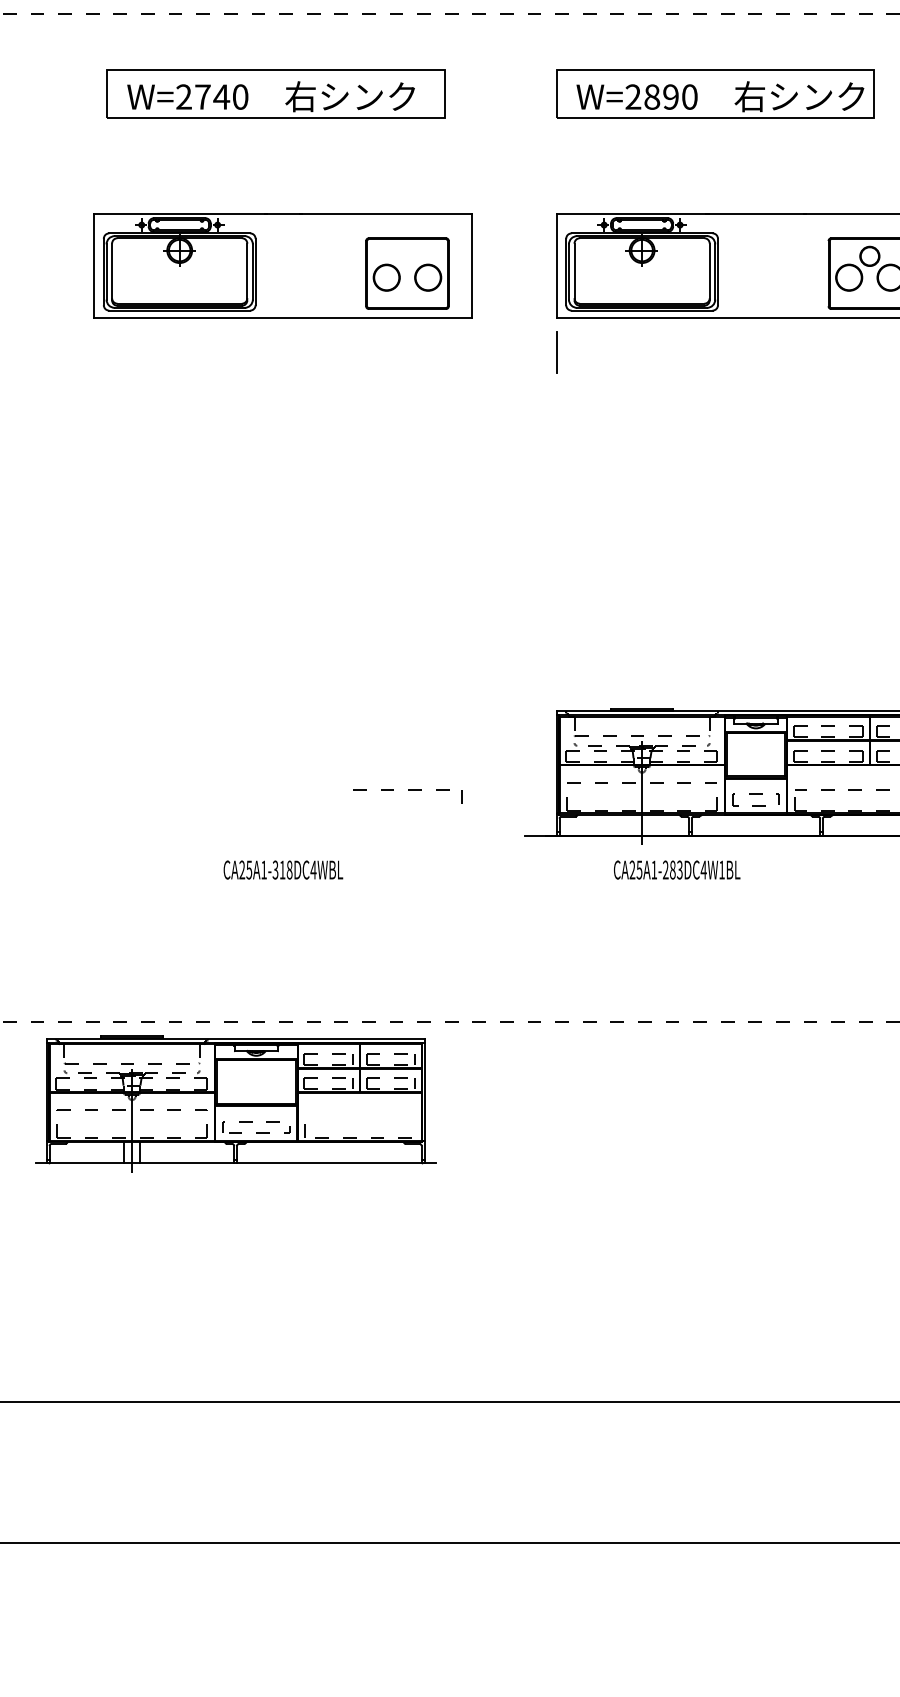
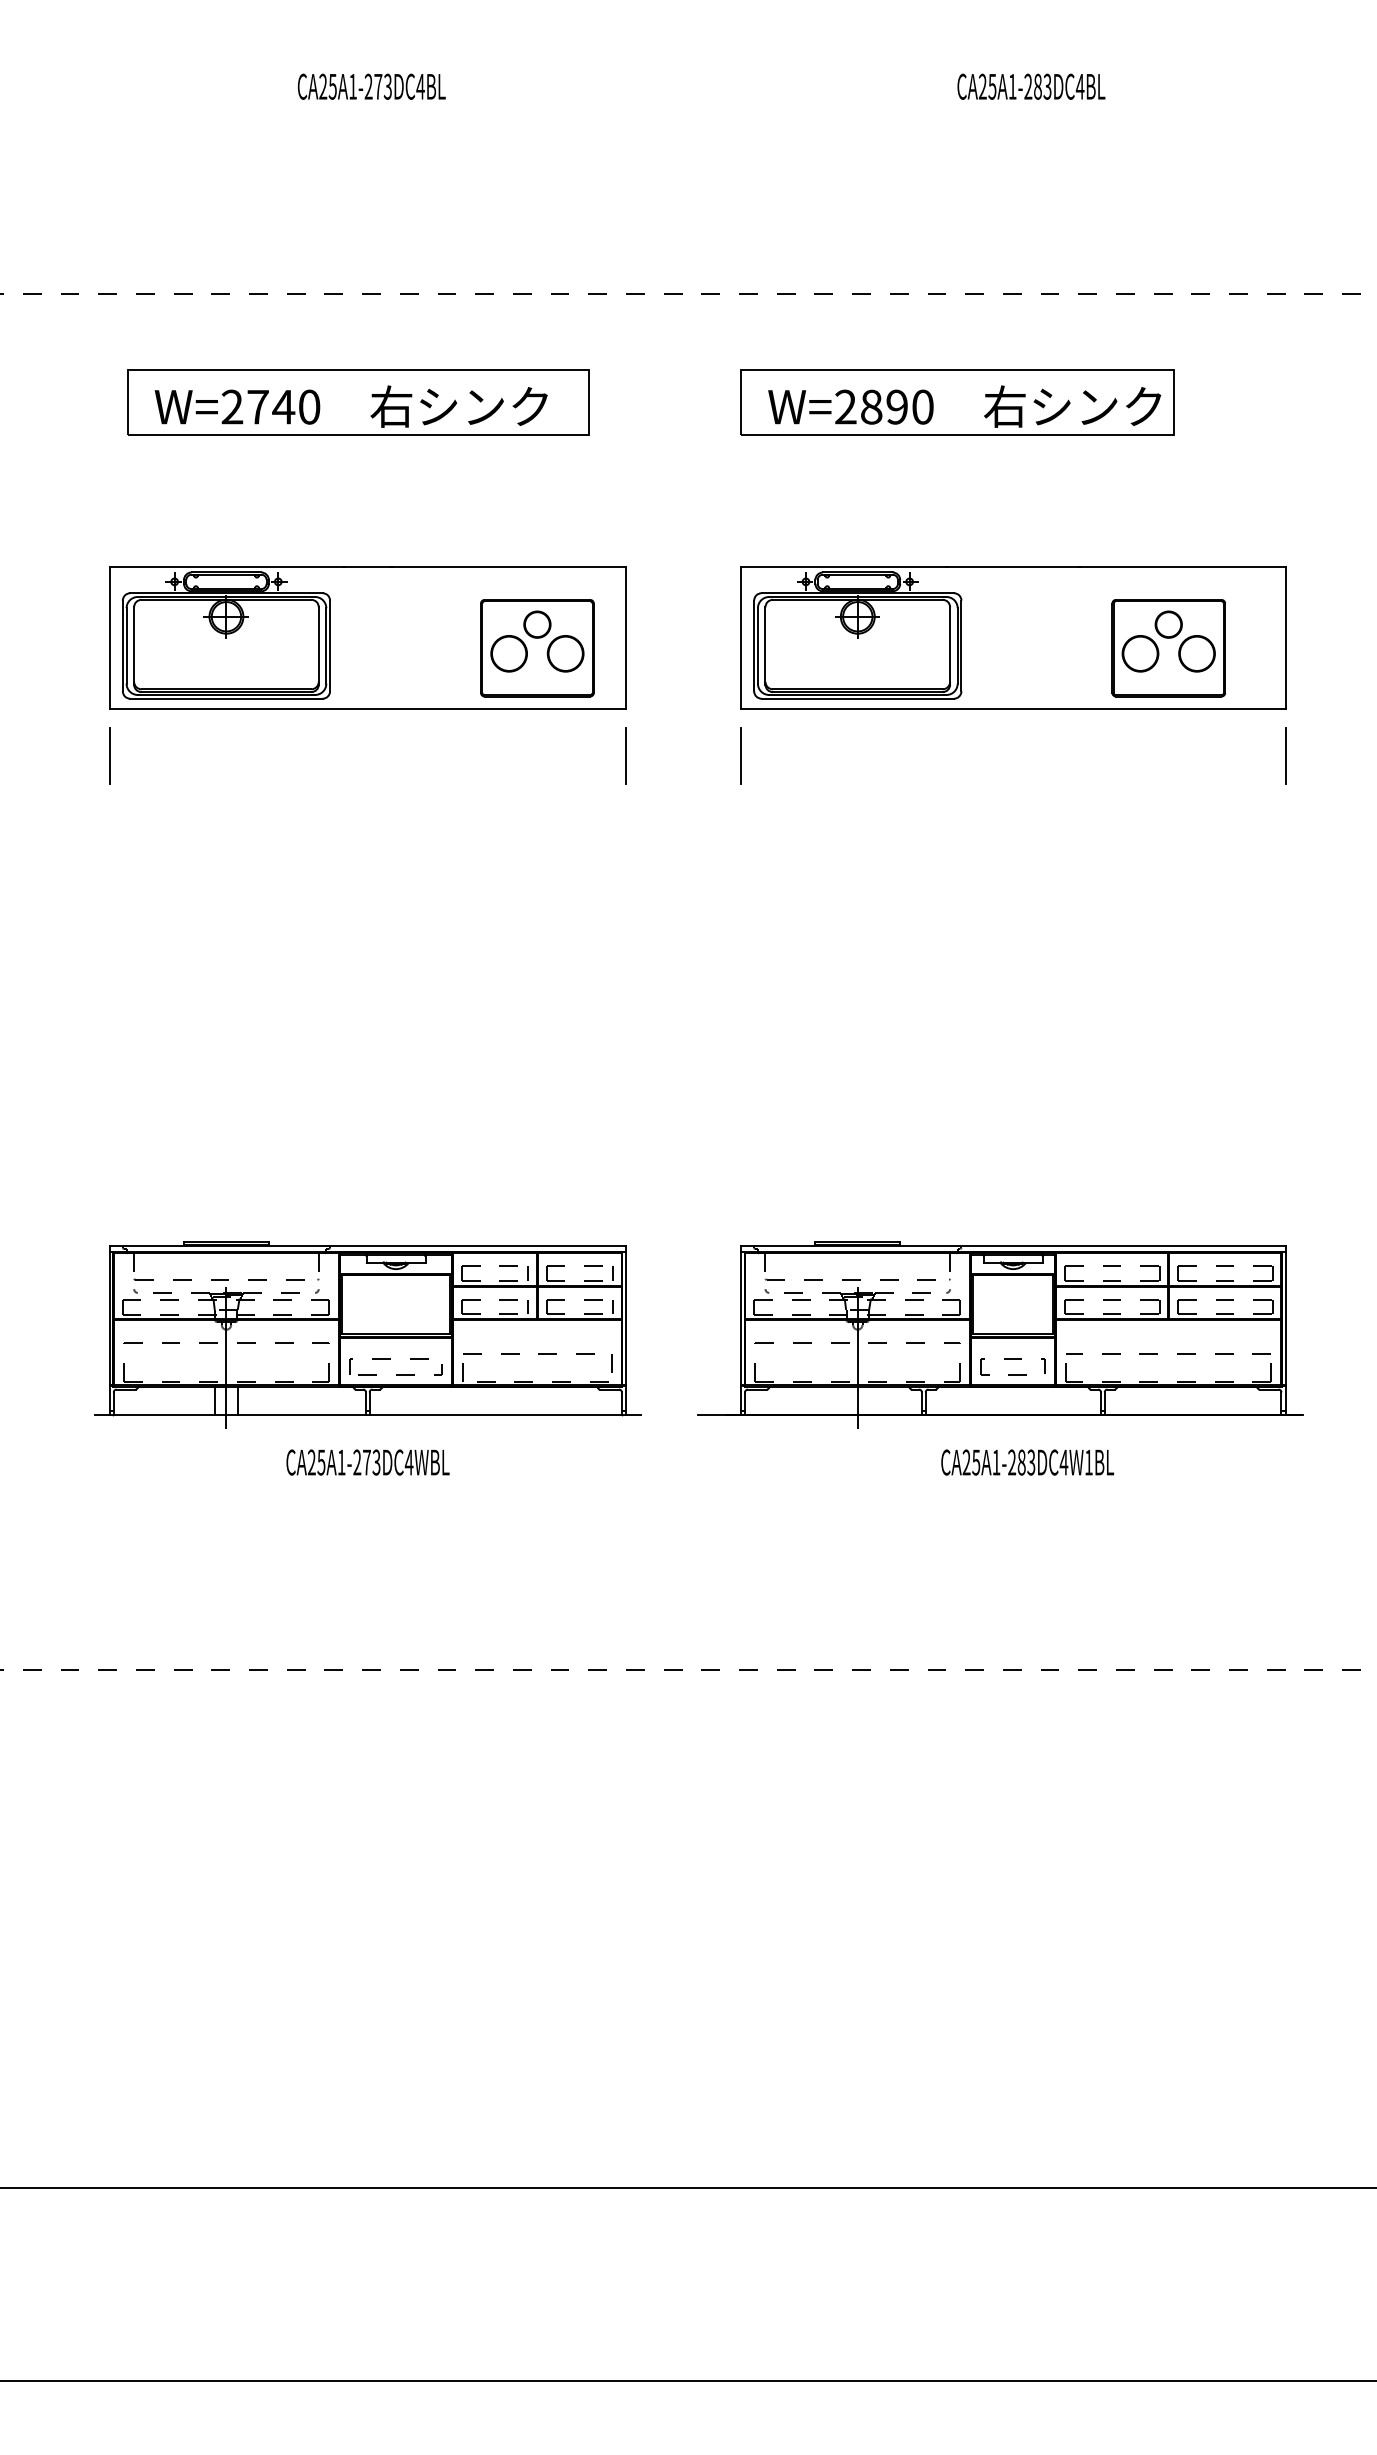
circle: (407, 256) -> (537, 624), added
line: (94, 352) -> (109, 755), added
line: (472, 352) -> (626, 755), added
text: (282, 870) -> (366, 1462), CA25A1-318DC4WBL -> CA25A1-273DC4WBL
text: (677, 870) -> (1027, 1462), moved
part: (235, 1103) -> (367, 1334), moved

